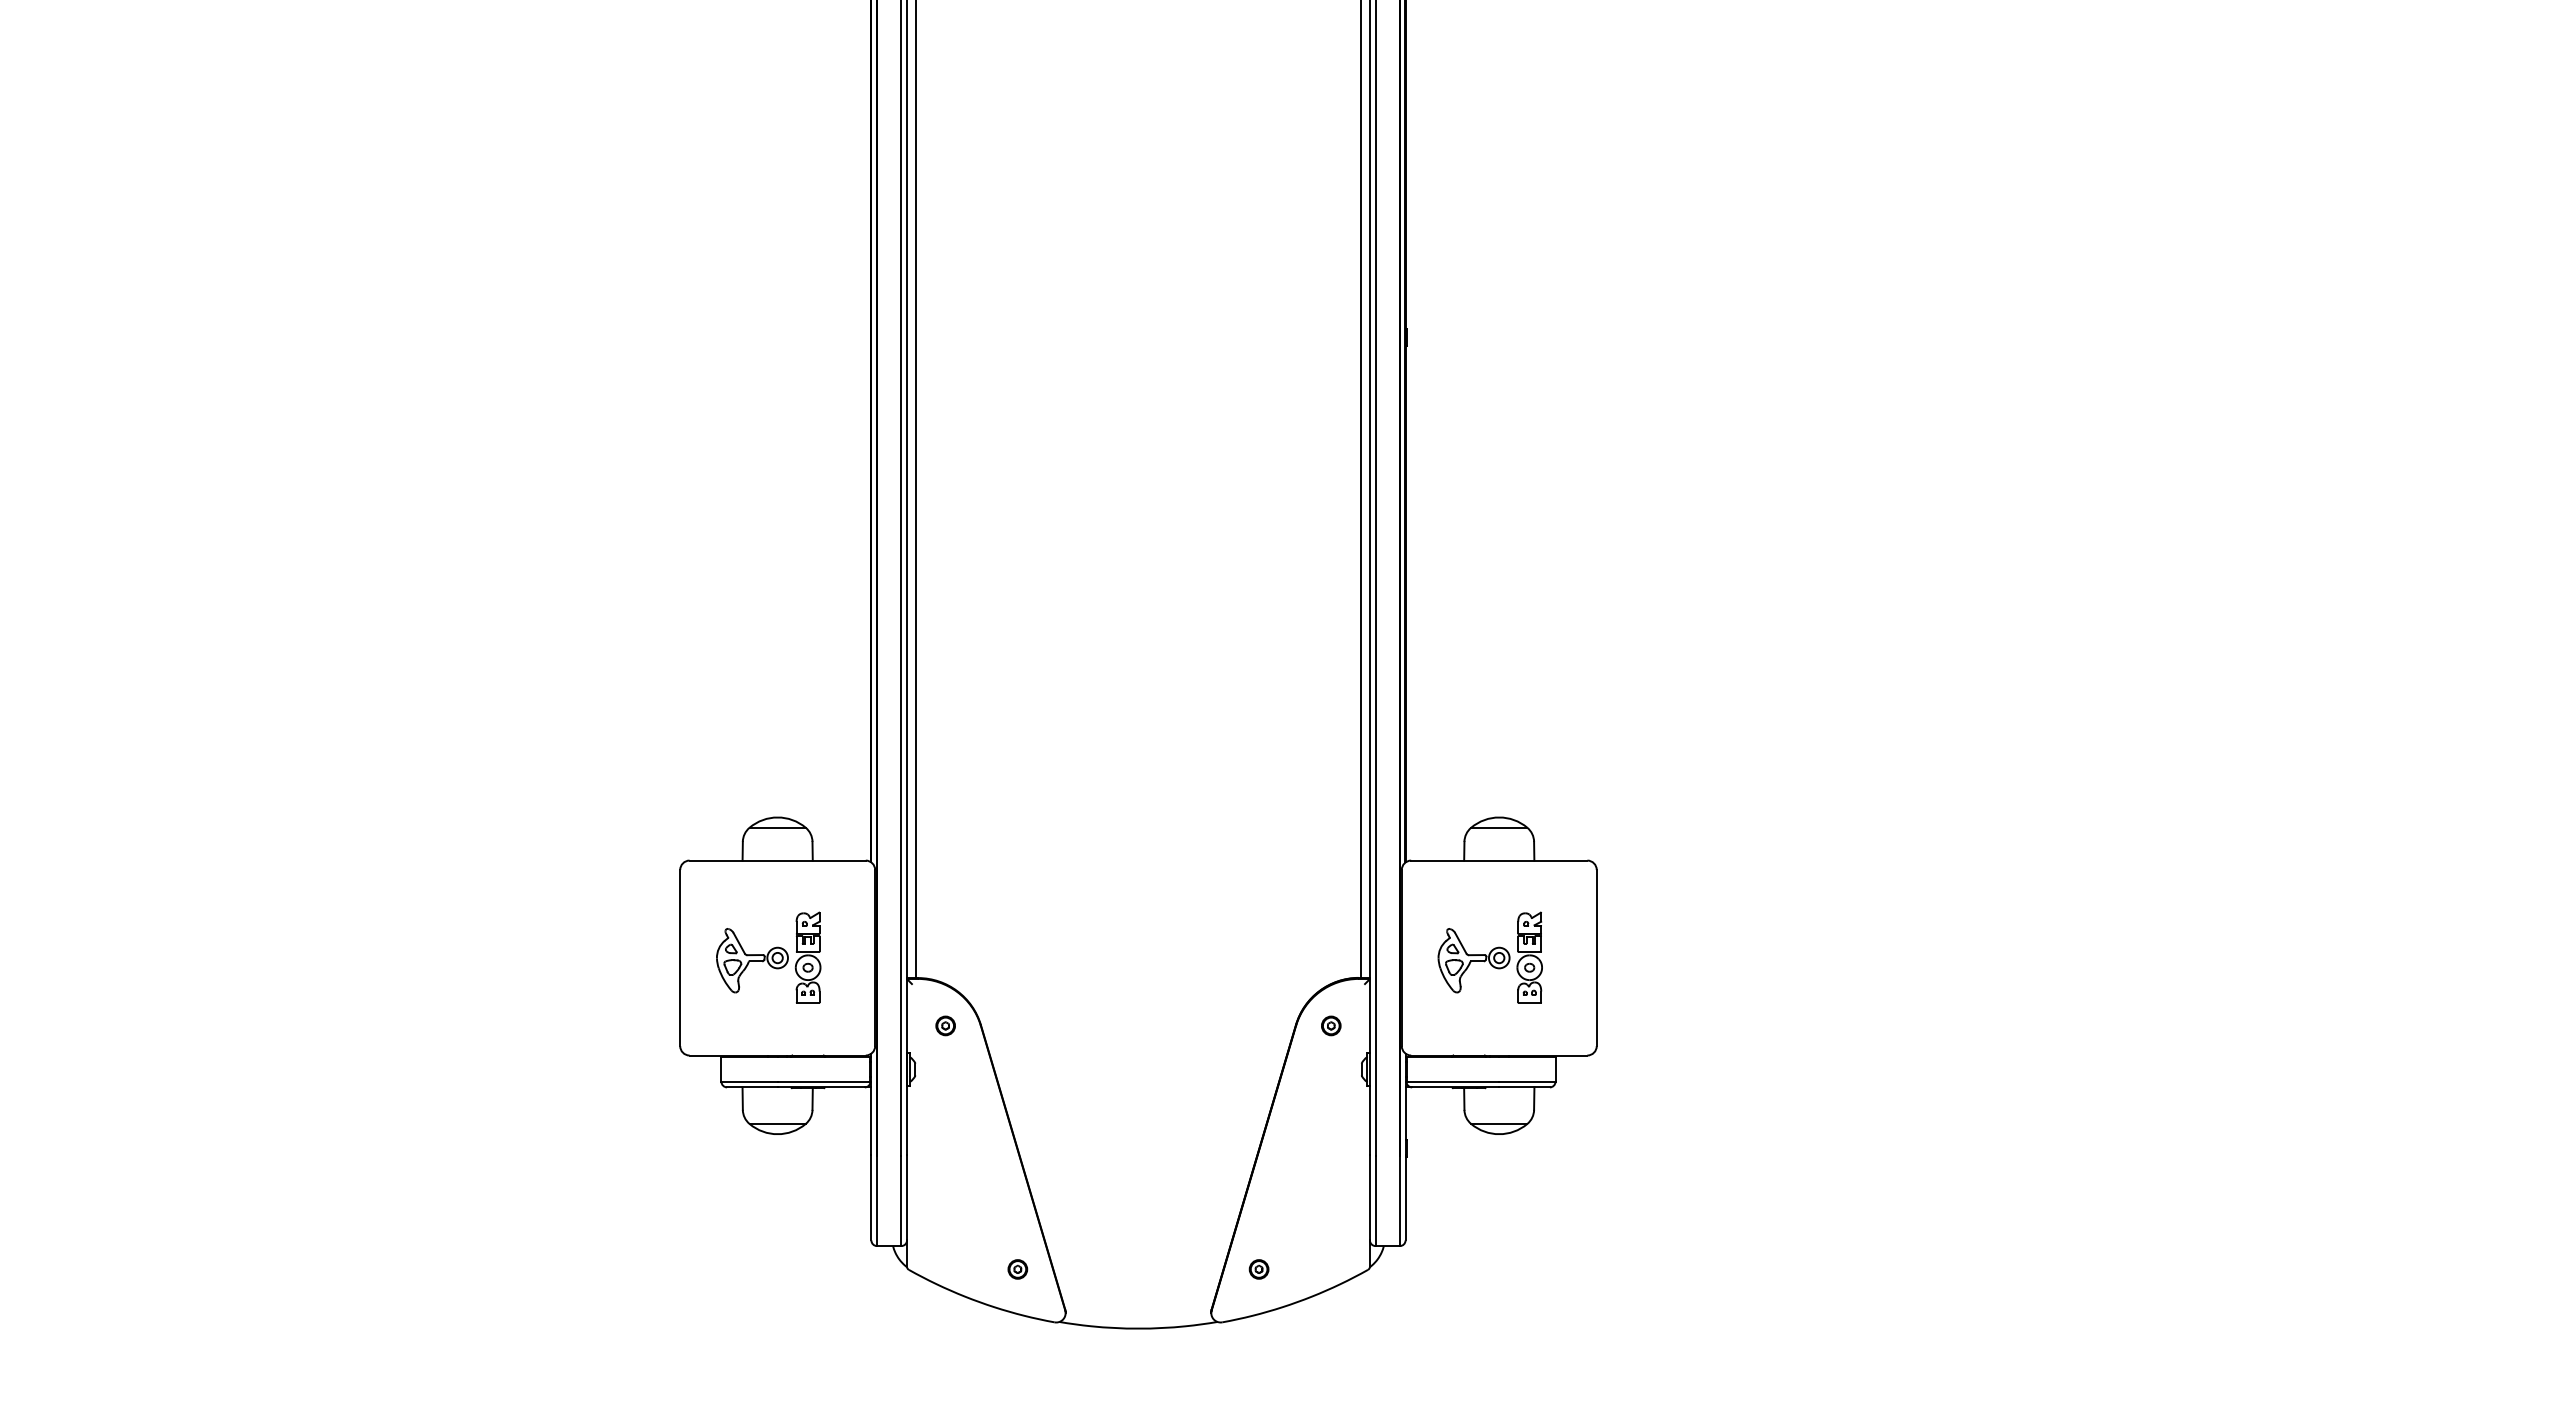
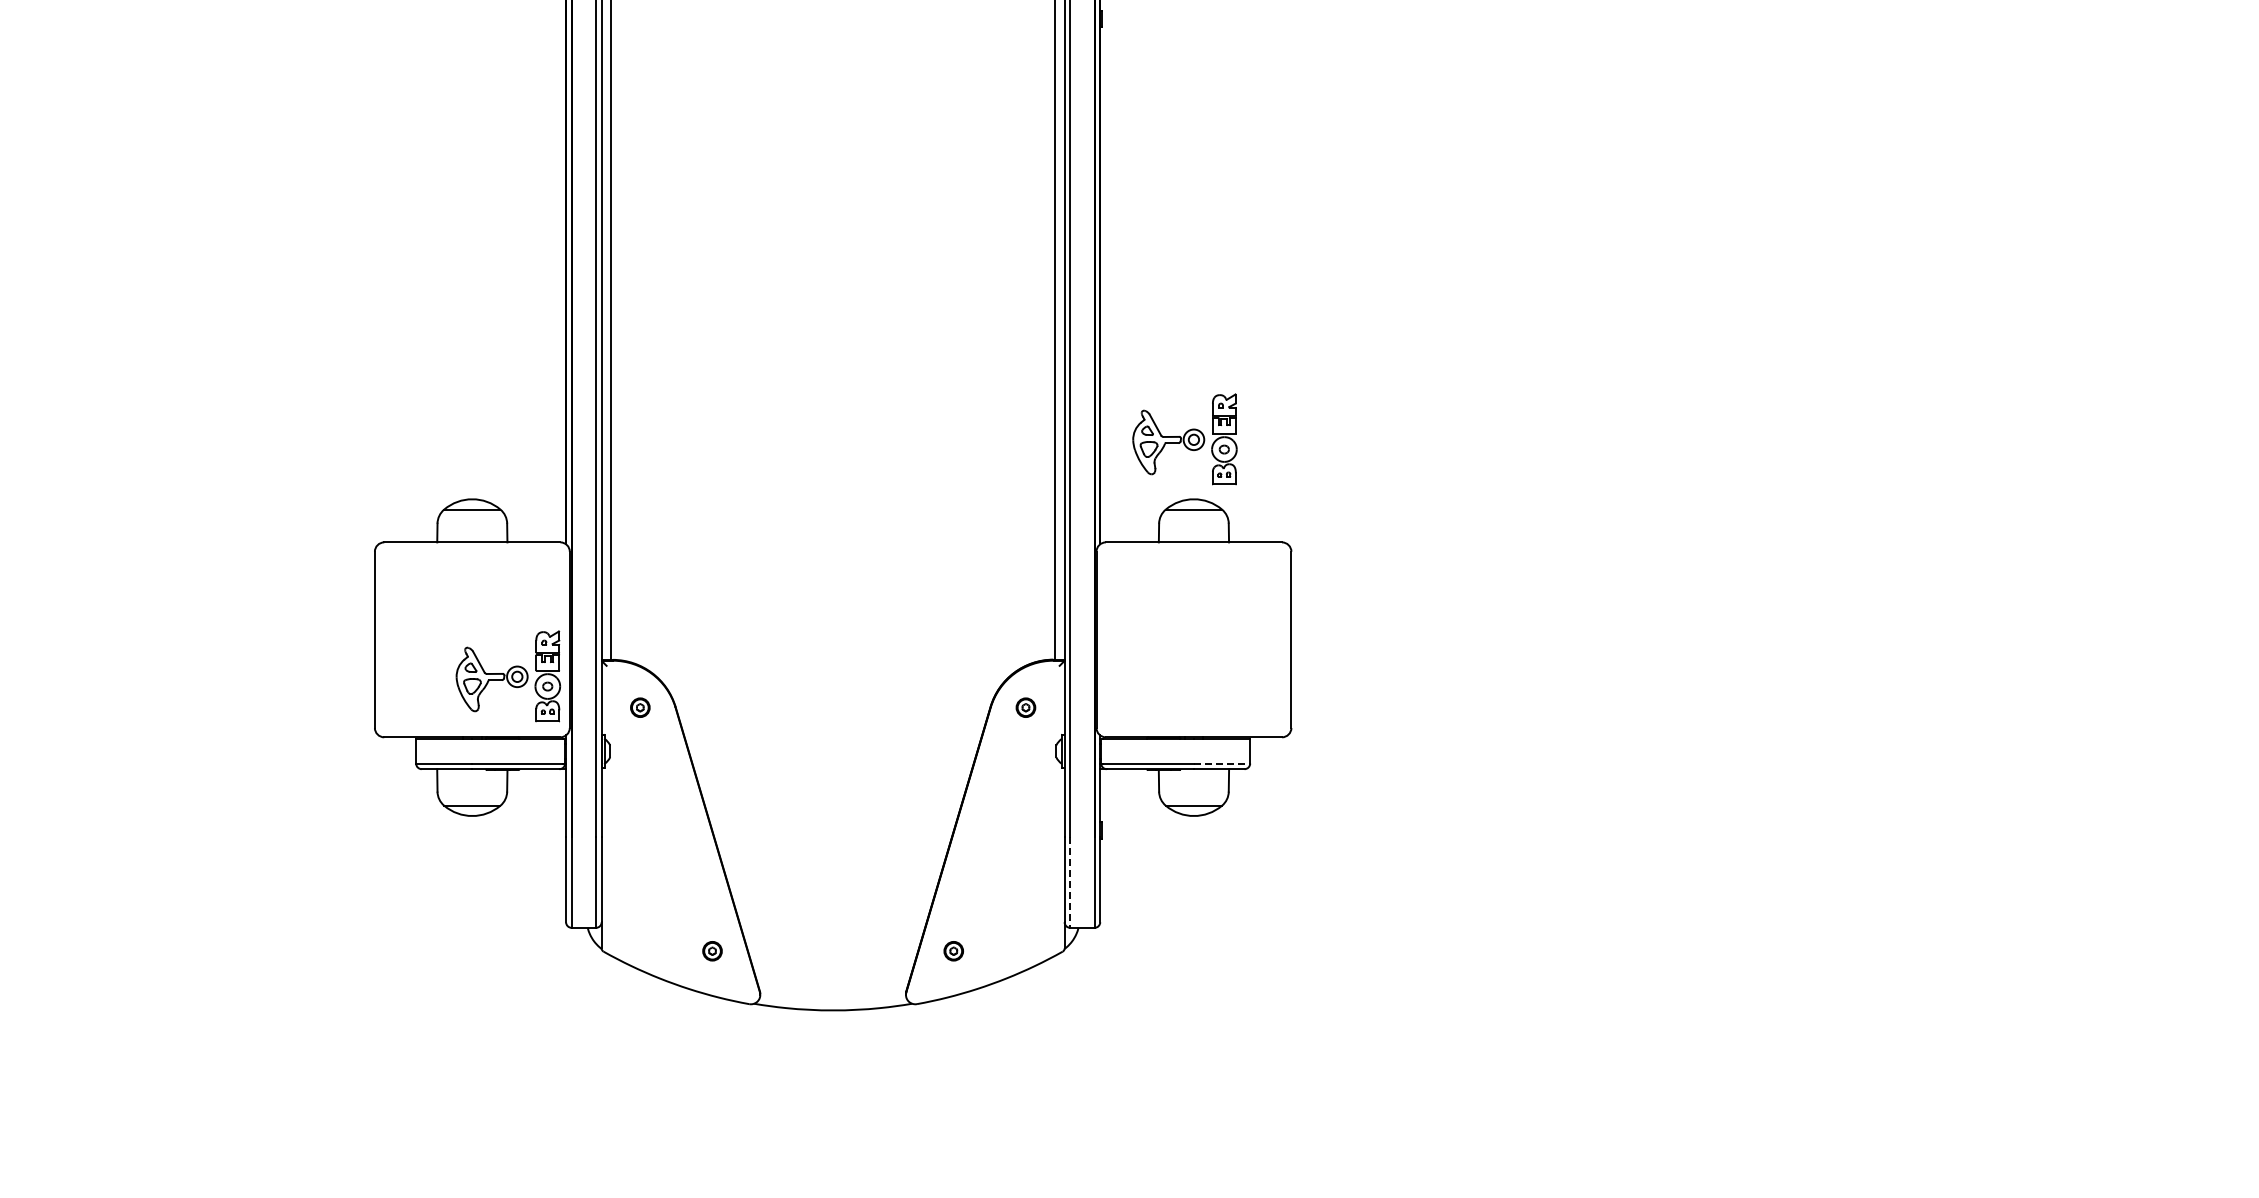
part: (768, 957) -> (508, 676), moved
part: (1489, 957) -> (1184, 439), moved
line: (1527, 1081) -> (1222, 763), solid -> dashed
line: (1375, 1201) -> (1070, 883), solid -> dashed

